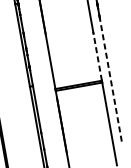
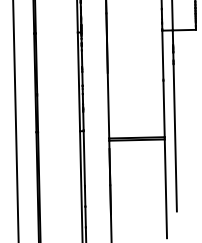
line: (97, 56) -> (164, 108), dashed -> solid
line: (111, 79) -> (175, 137), dashed -> solid

